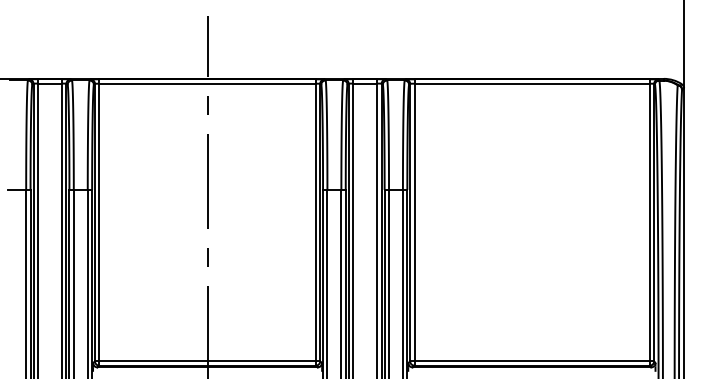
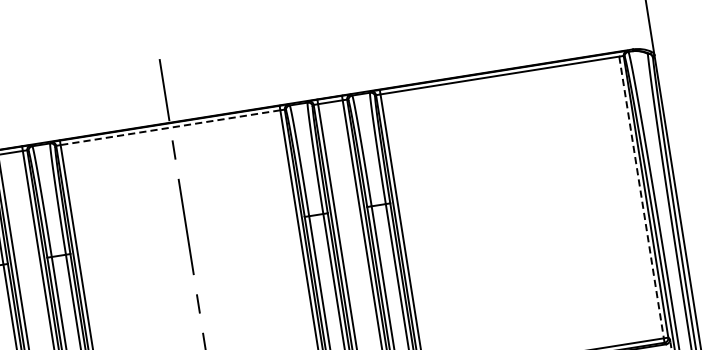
line: (207, 83) -> (170, 127), solid -> dashed
line: (649, 222) -> (641, 197), solid -> dashed

